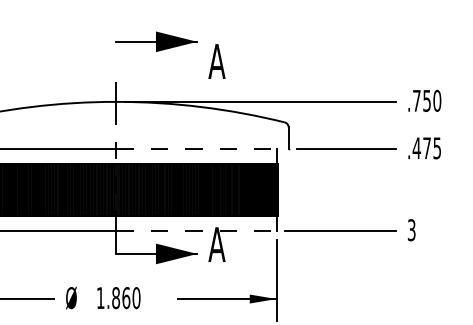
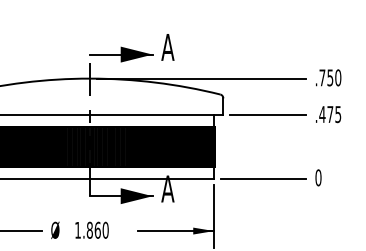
part: (156, 41) -> (121, 54), moved
line: (203, 149) -> (157, 115), dashed -> solid
text: (411, 230) -> (318, 178), 3 -> 0
line: (196, 231) -> (152, 178), dashed -> solid

